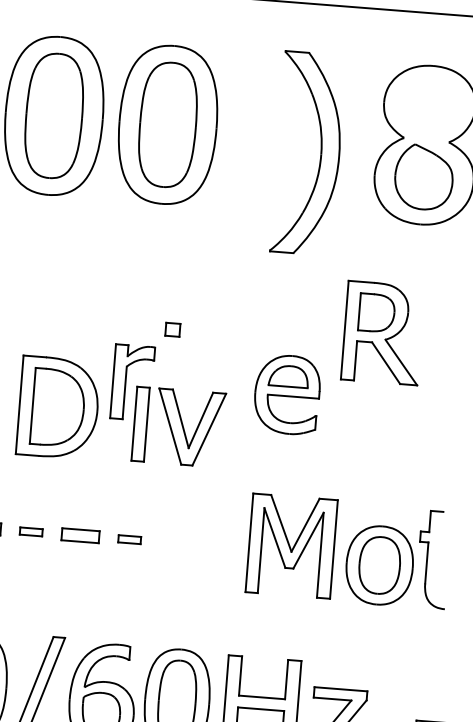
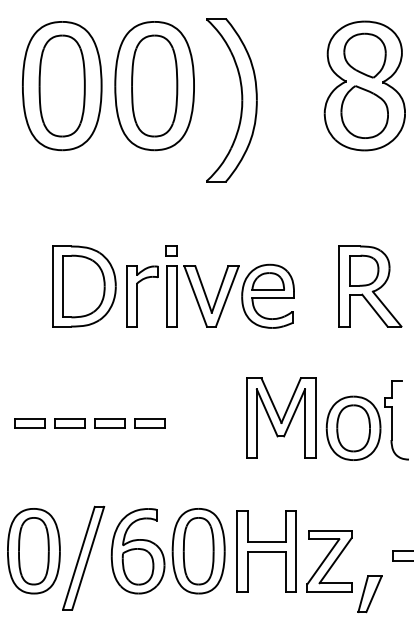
part: (429, 107) -> (364, 55), added
part: (320, 154) -> (241, 100), moved
part: (383, 333) -> (370, 286), moved
part: (58, 407) -> (84, 286), moved
part: (178, 427) -> (202, 296), moved
part: (30, 531) -> (69, 423), size x1.67
part: (128, 539) -> (149, 423), size x1.67

